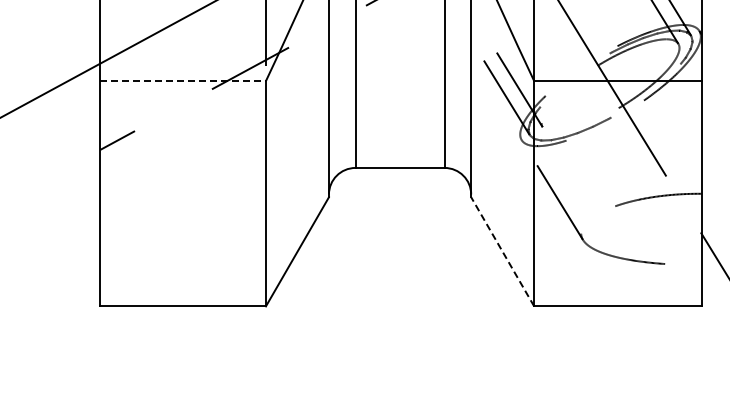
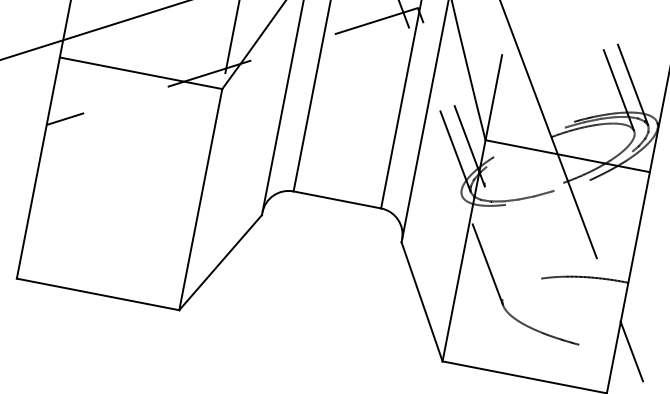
line: (183, 81) -> (141, 73), dashed -> solid
line: (502, 251) -> (421, 301), dashed -> solid

